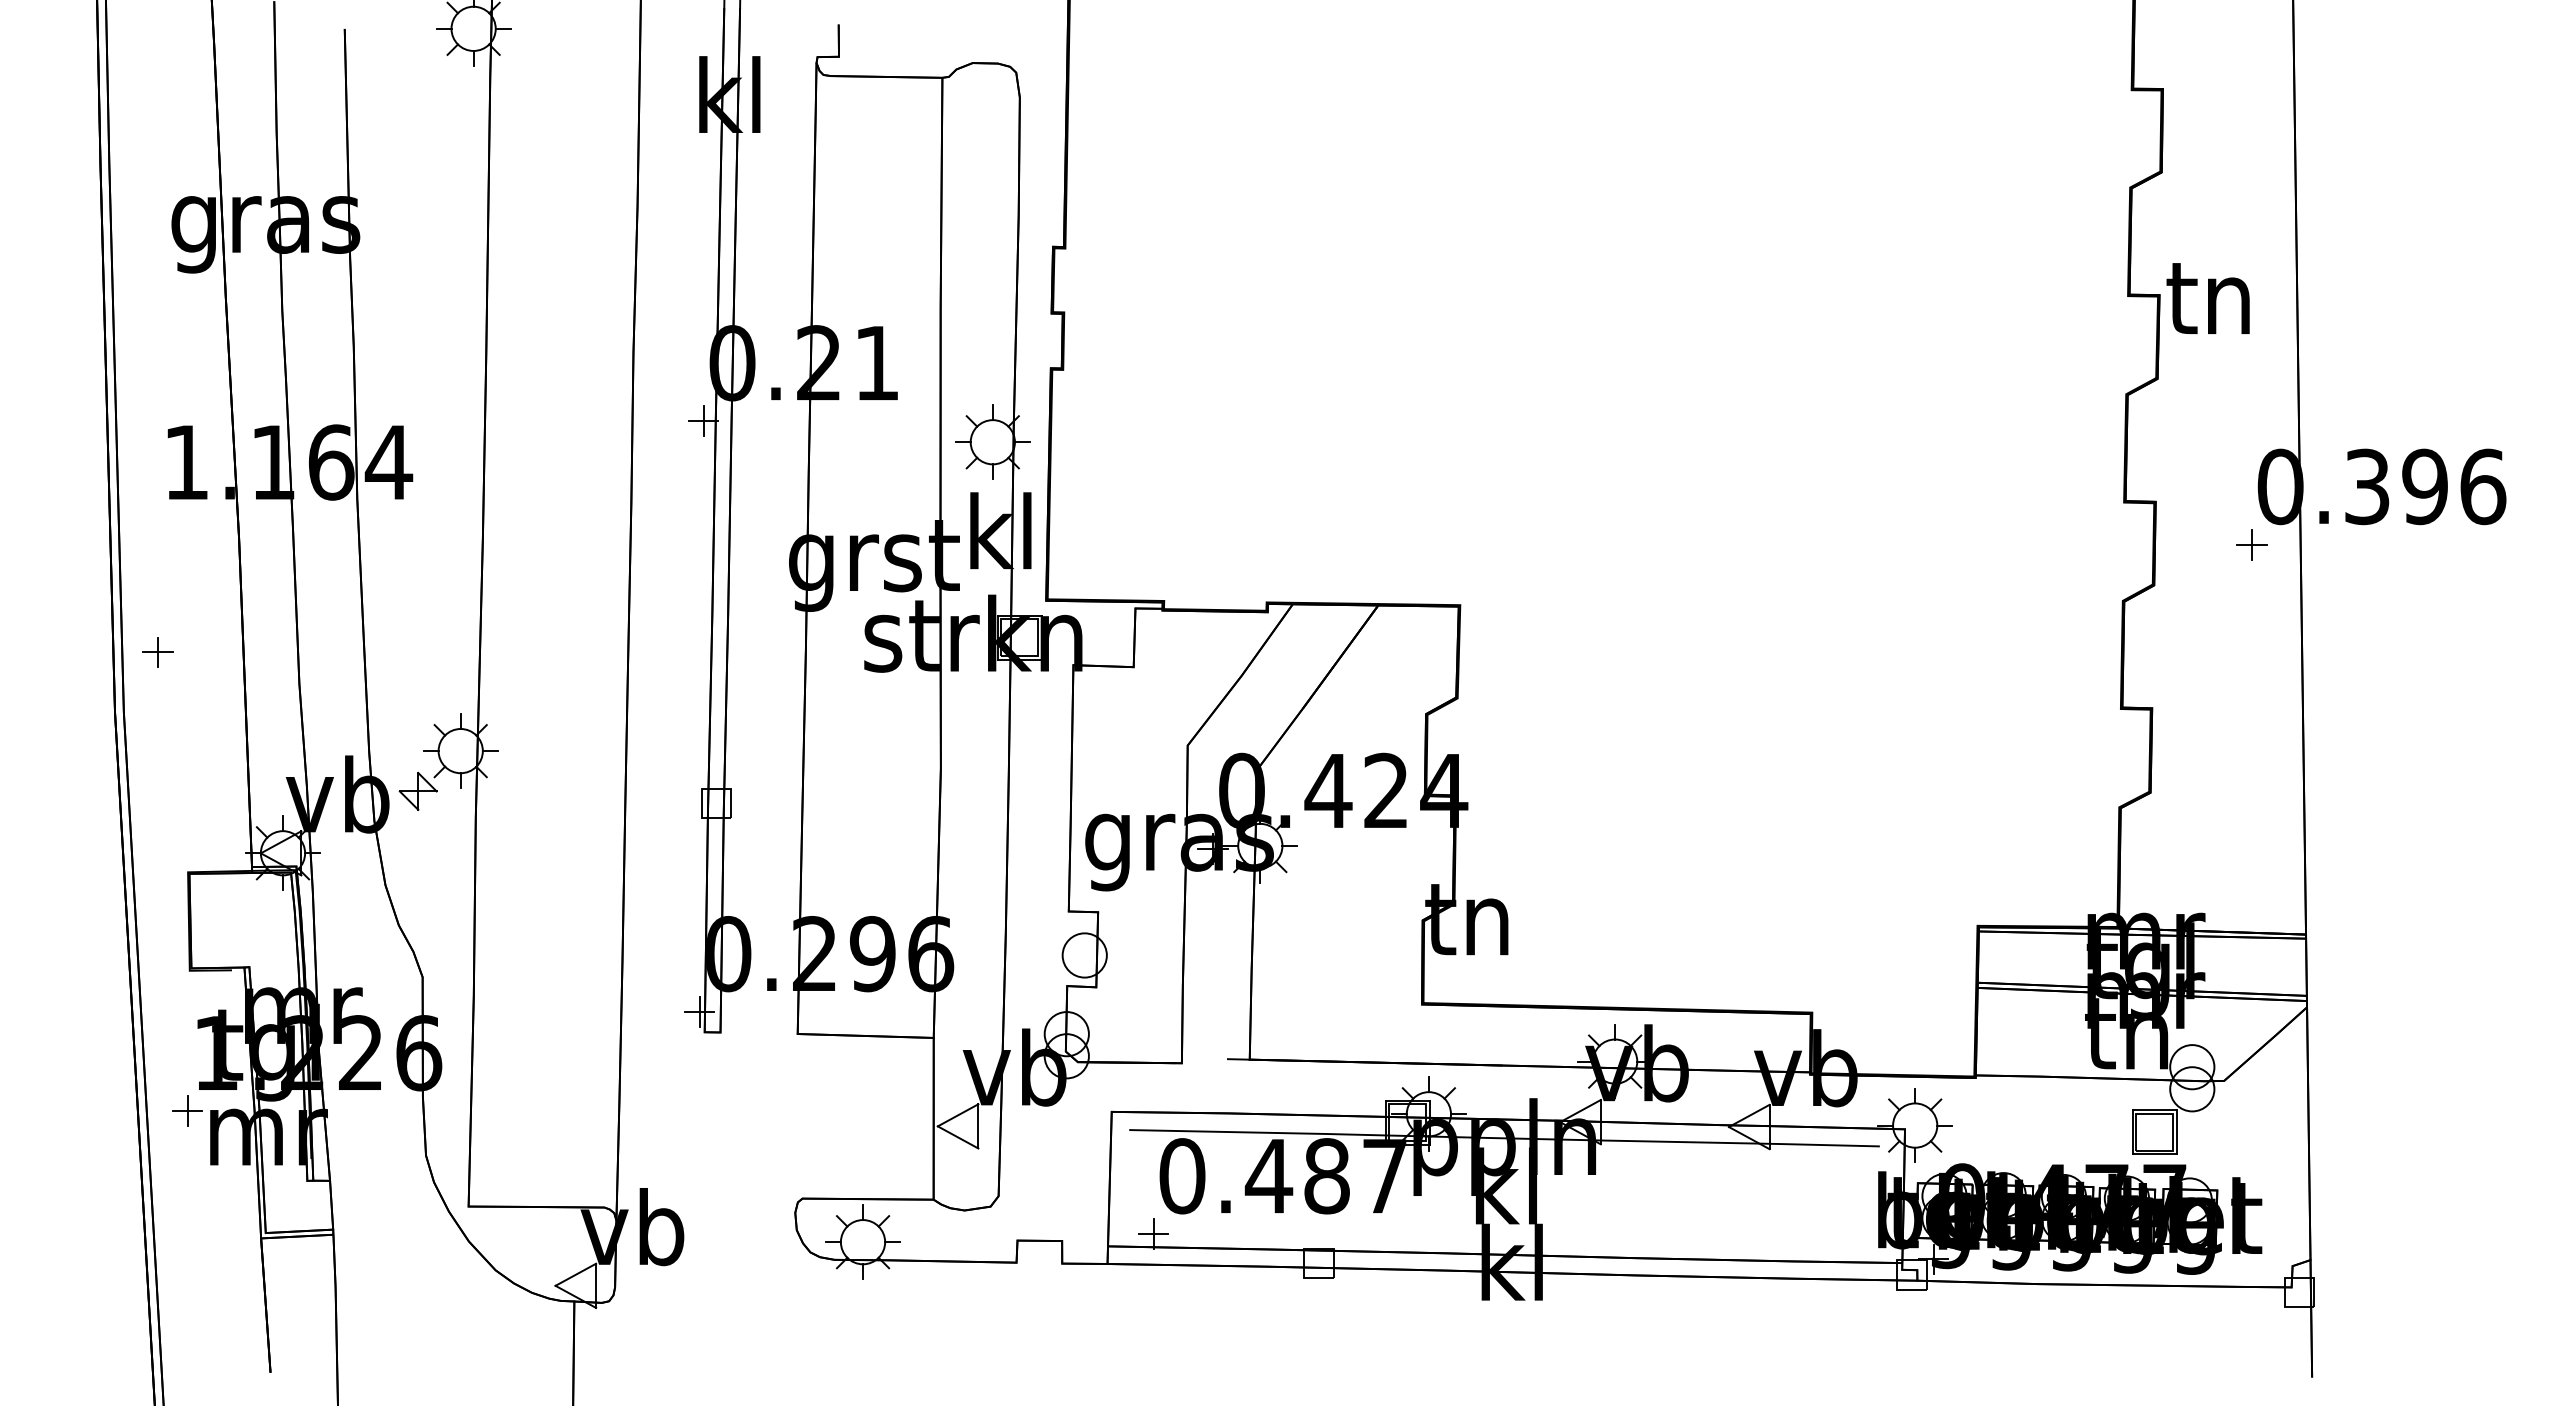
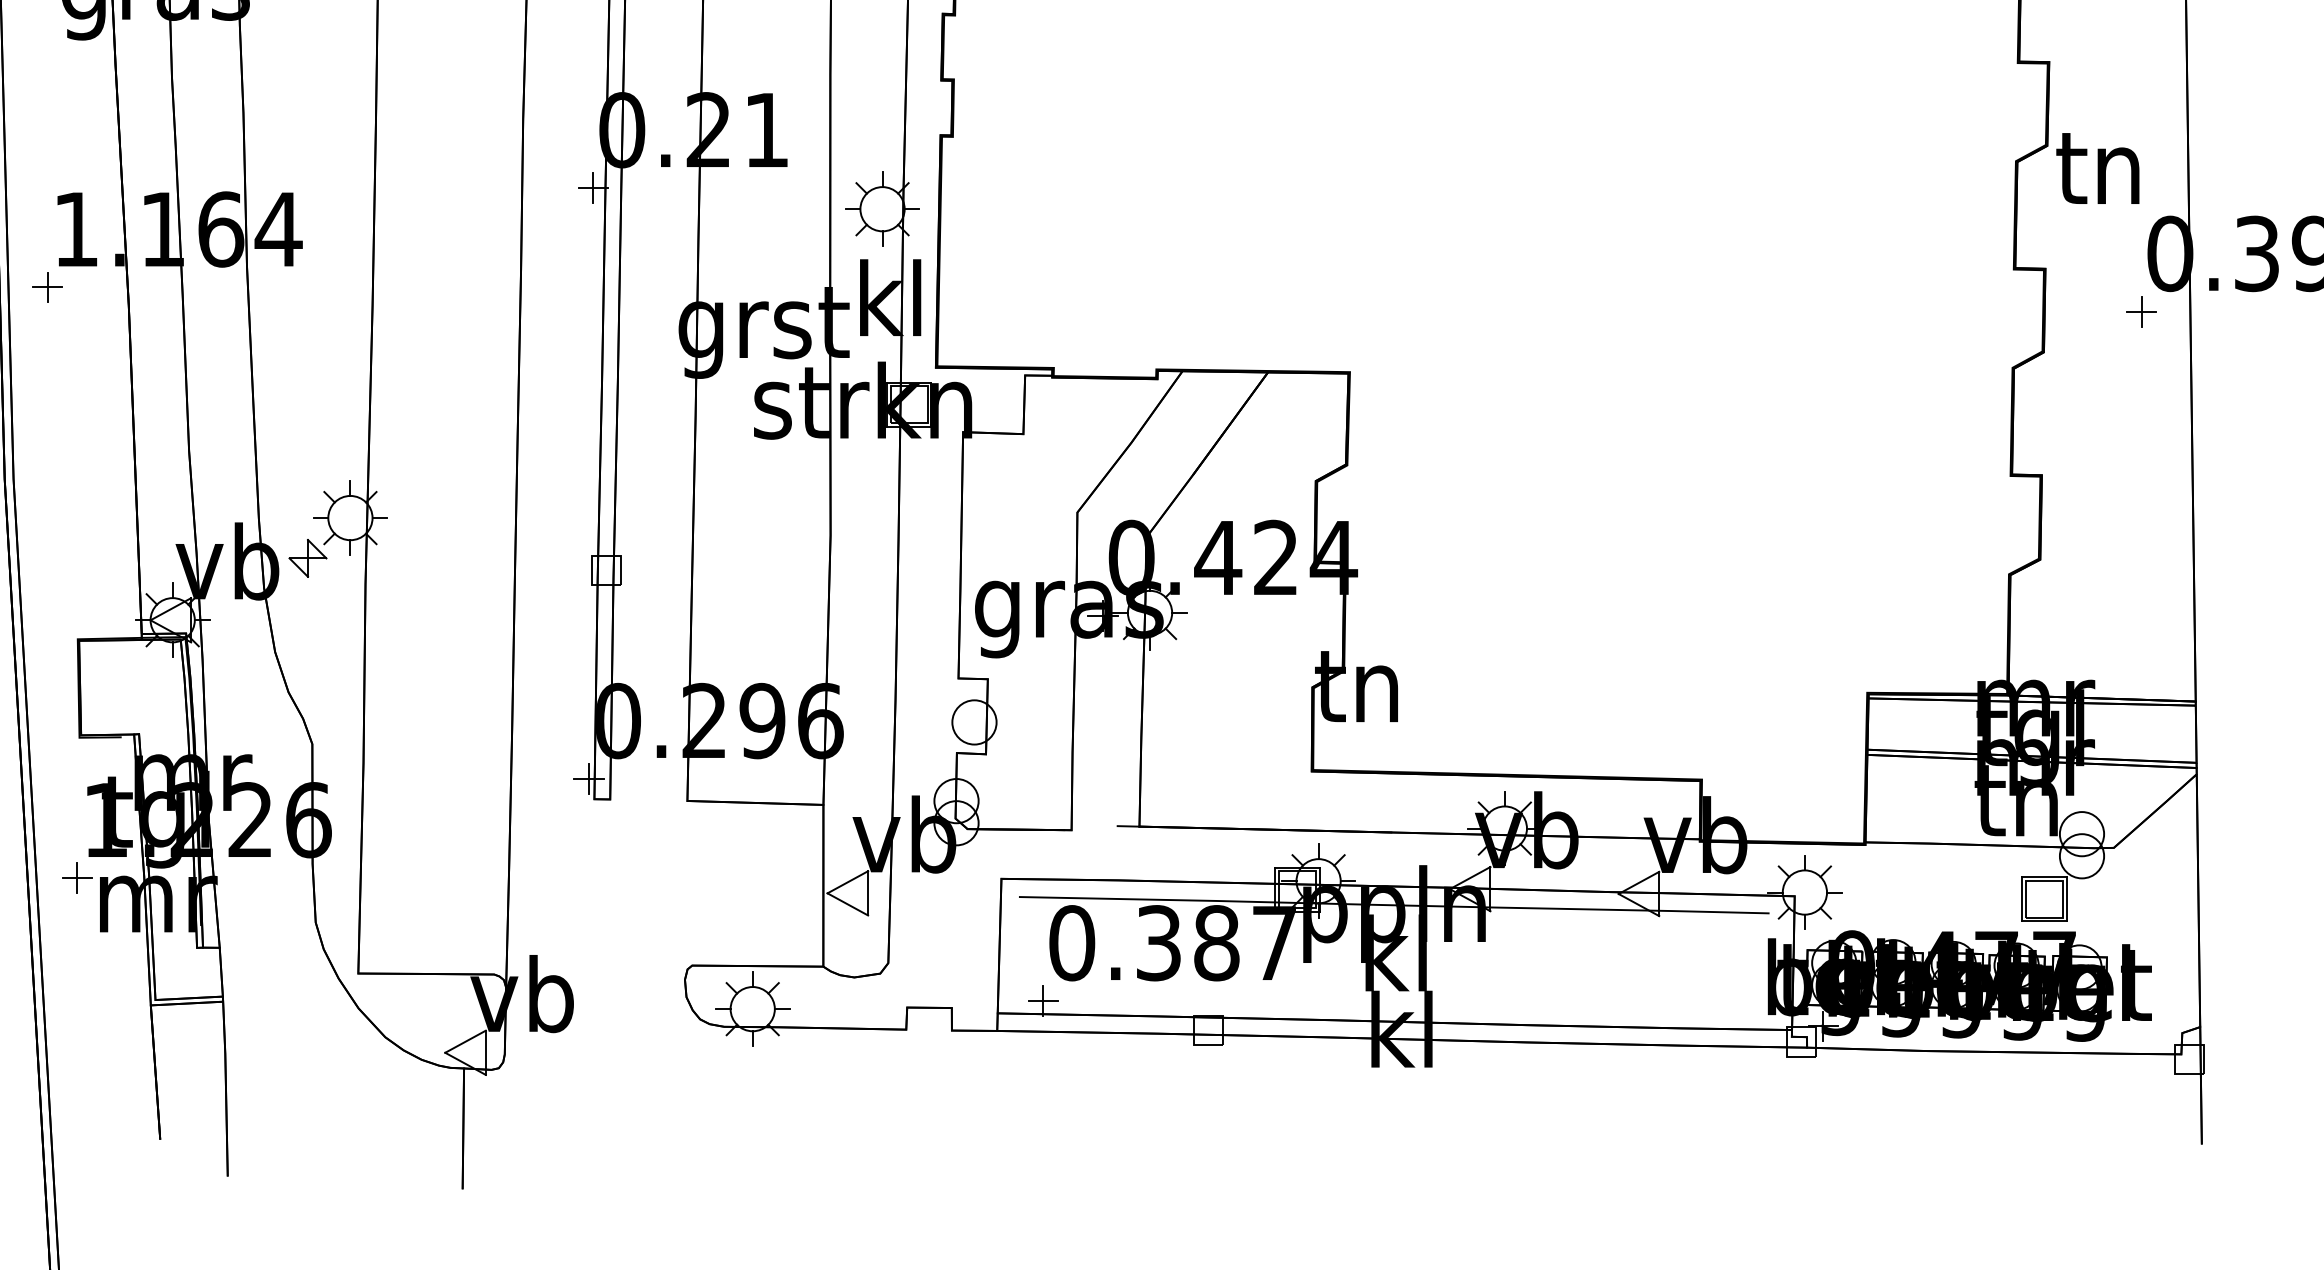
text: (2207, 298) -> (2097, 168), moved
part: (157, 652) -> (47, 287), moved
text: (1268, 1176) -> (1158, 943), 0.487 -> 0.387

